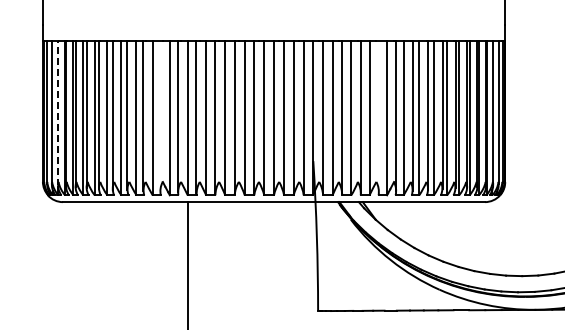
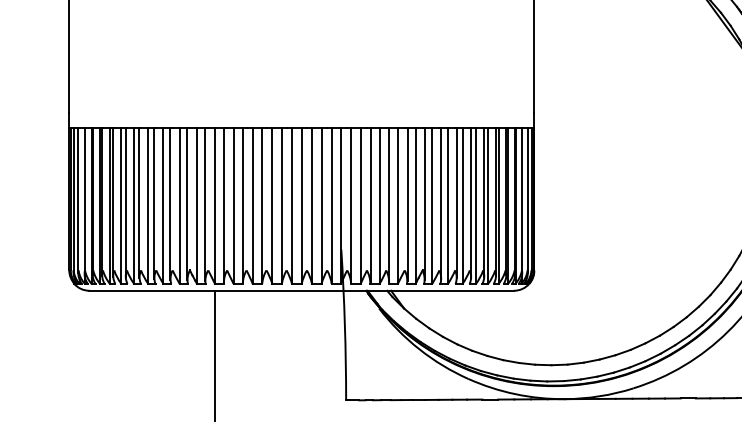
line: (58, 113) -> (84, 201), dashed -> solid
line: (160, 116) -> (187, 204), added
line: (379, 116) -> (407, 204), added

